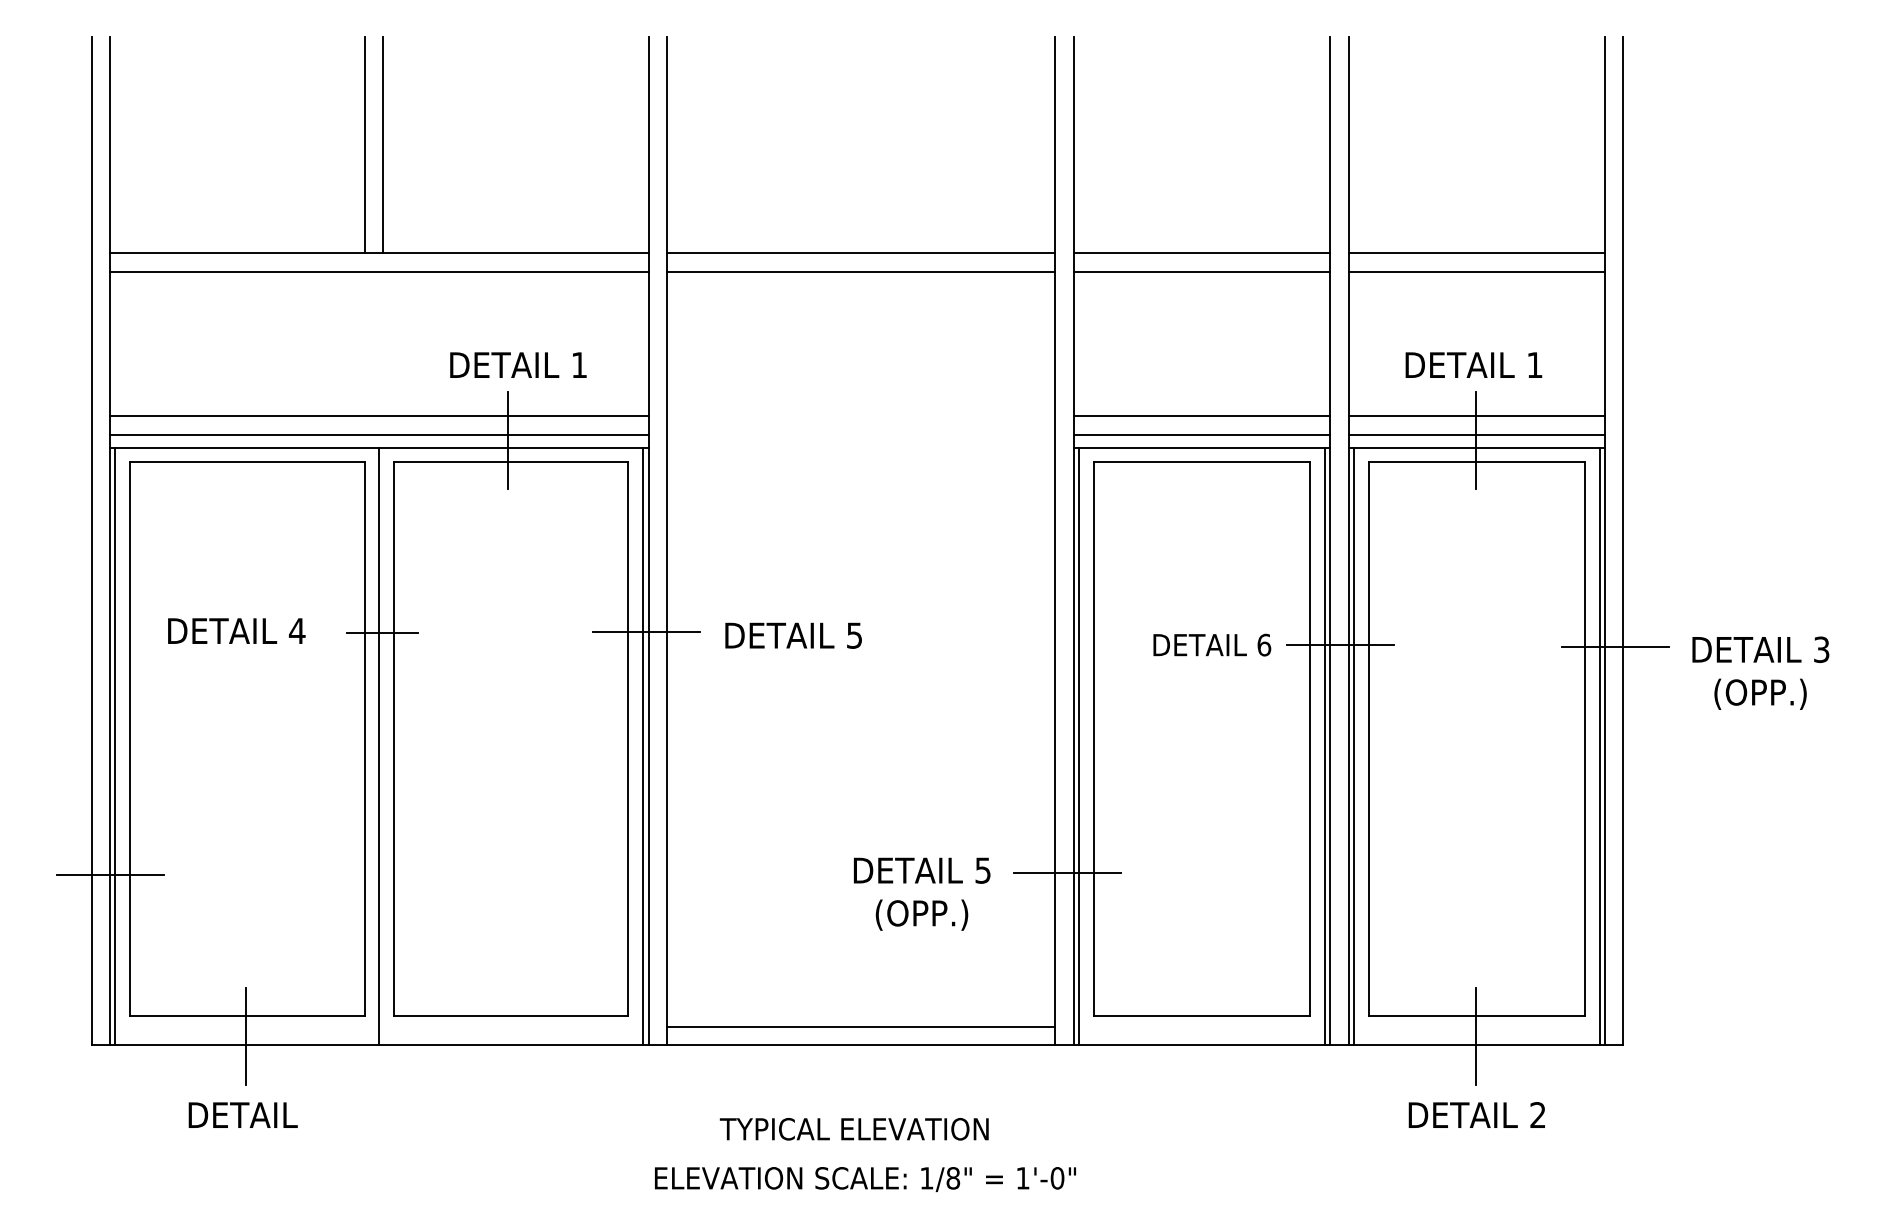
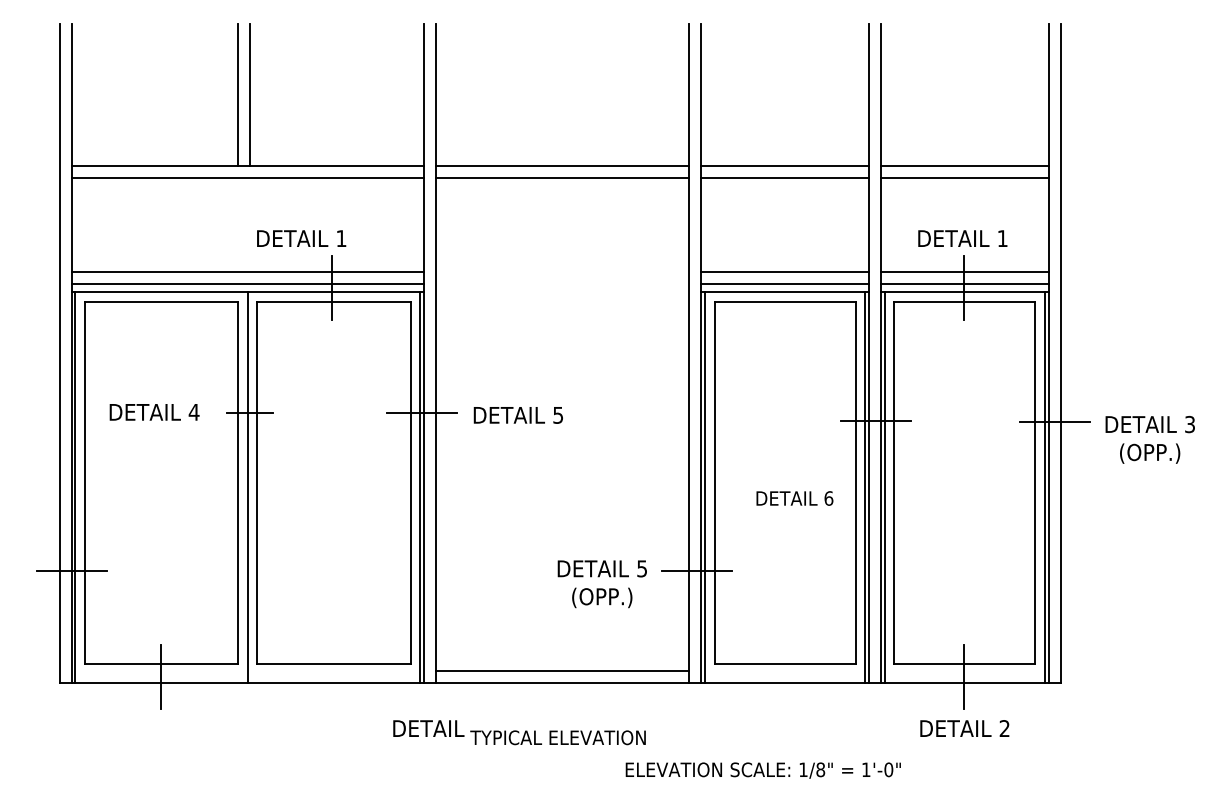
text: (518, 364) -> (301, 238), moved
text: (1211, 645) -> (794, 498), moved
text: (242, 1115) -> (428, 728), moved
text: (864, 1179) -> (762, 770), moved

